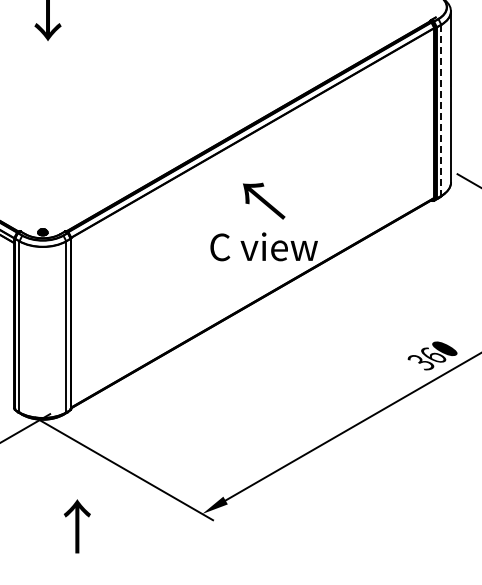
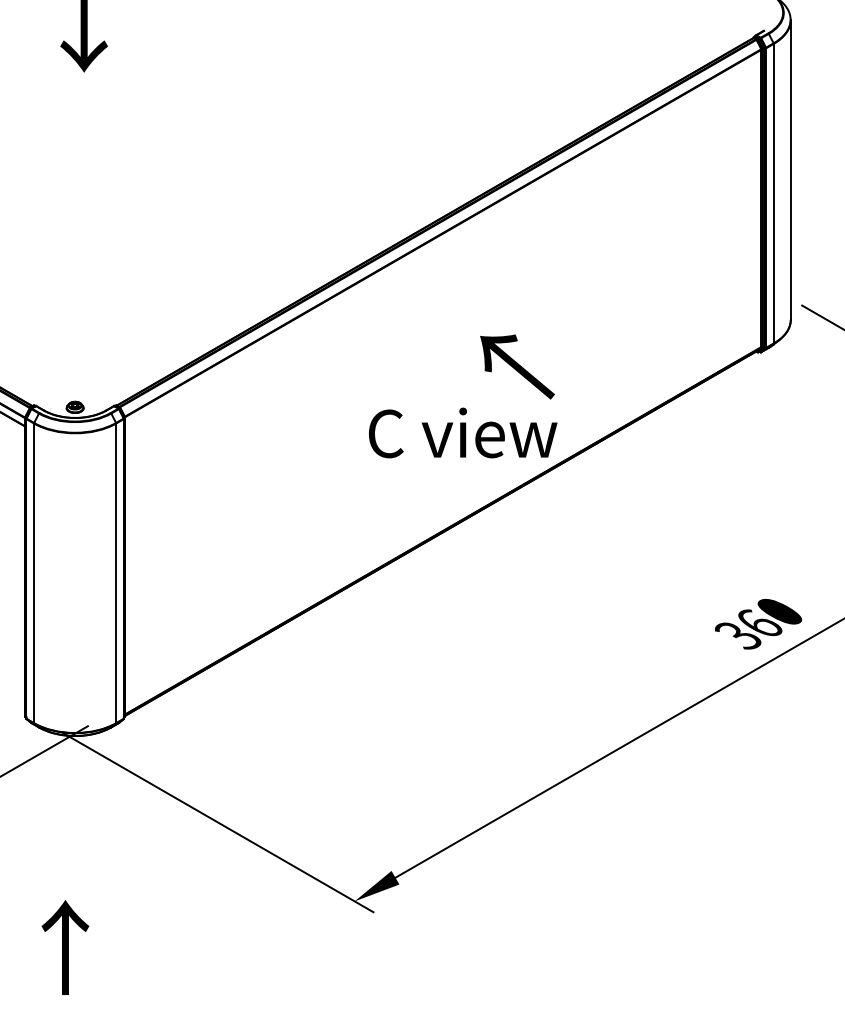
line: (441, 110) -> (774, 193), dashed -> solid
text: (264, 200) -> (518, 365), moved
text: (76, 526) -> (63, 947), moved

